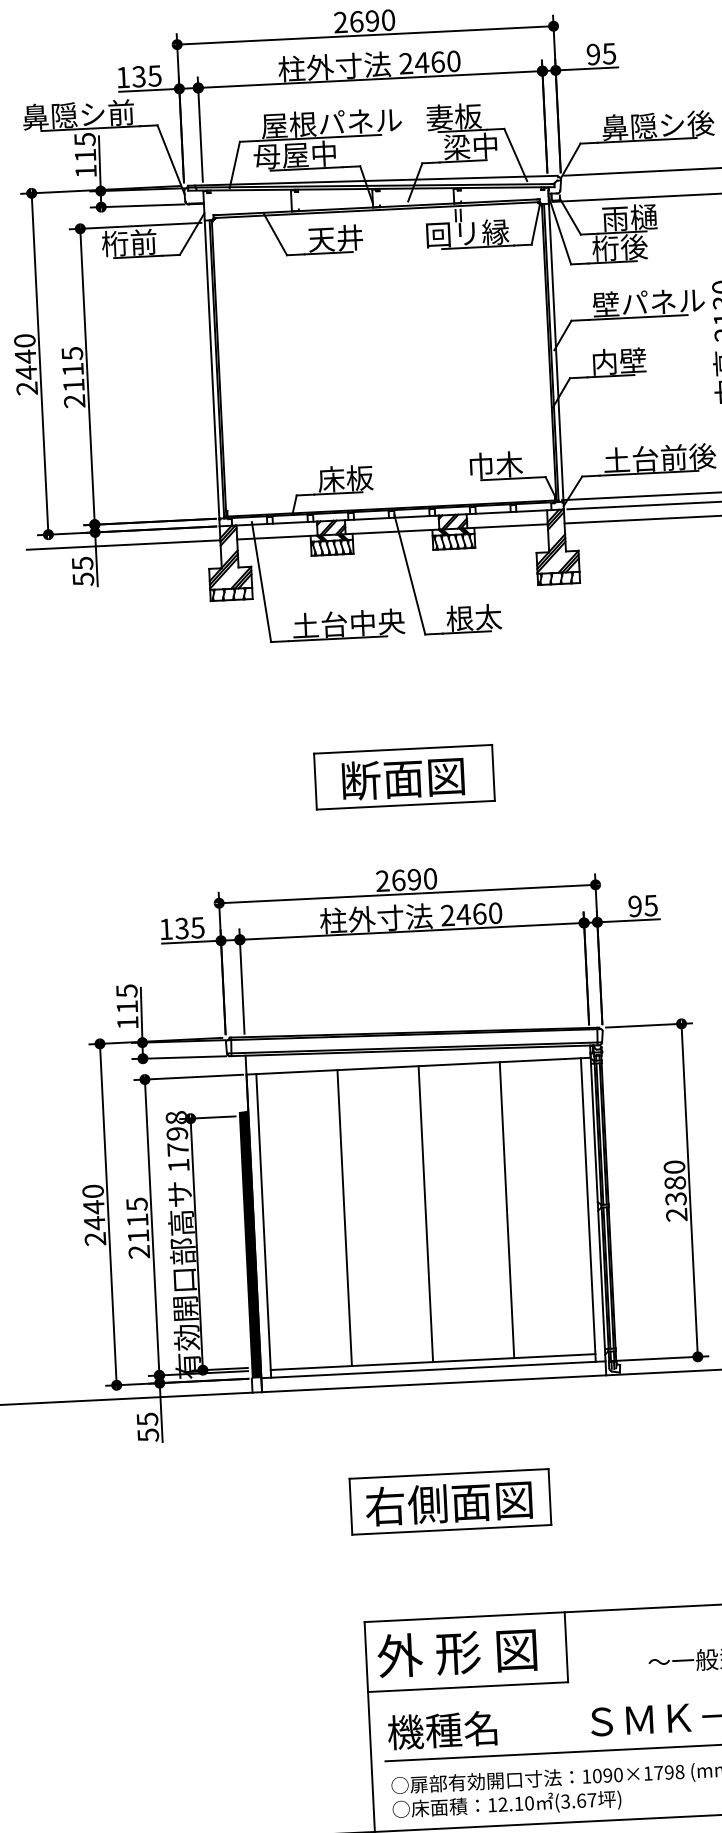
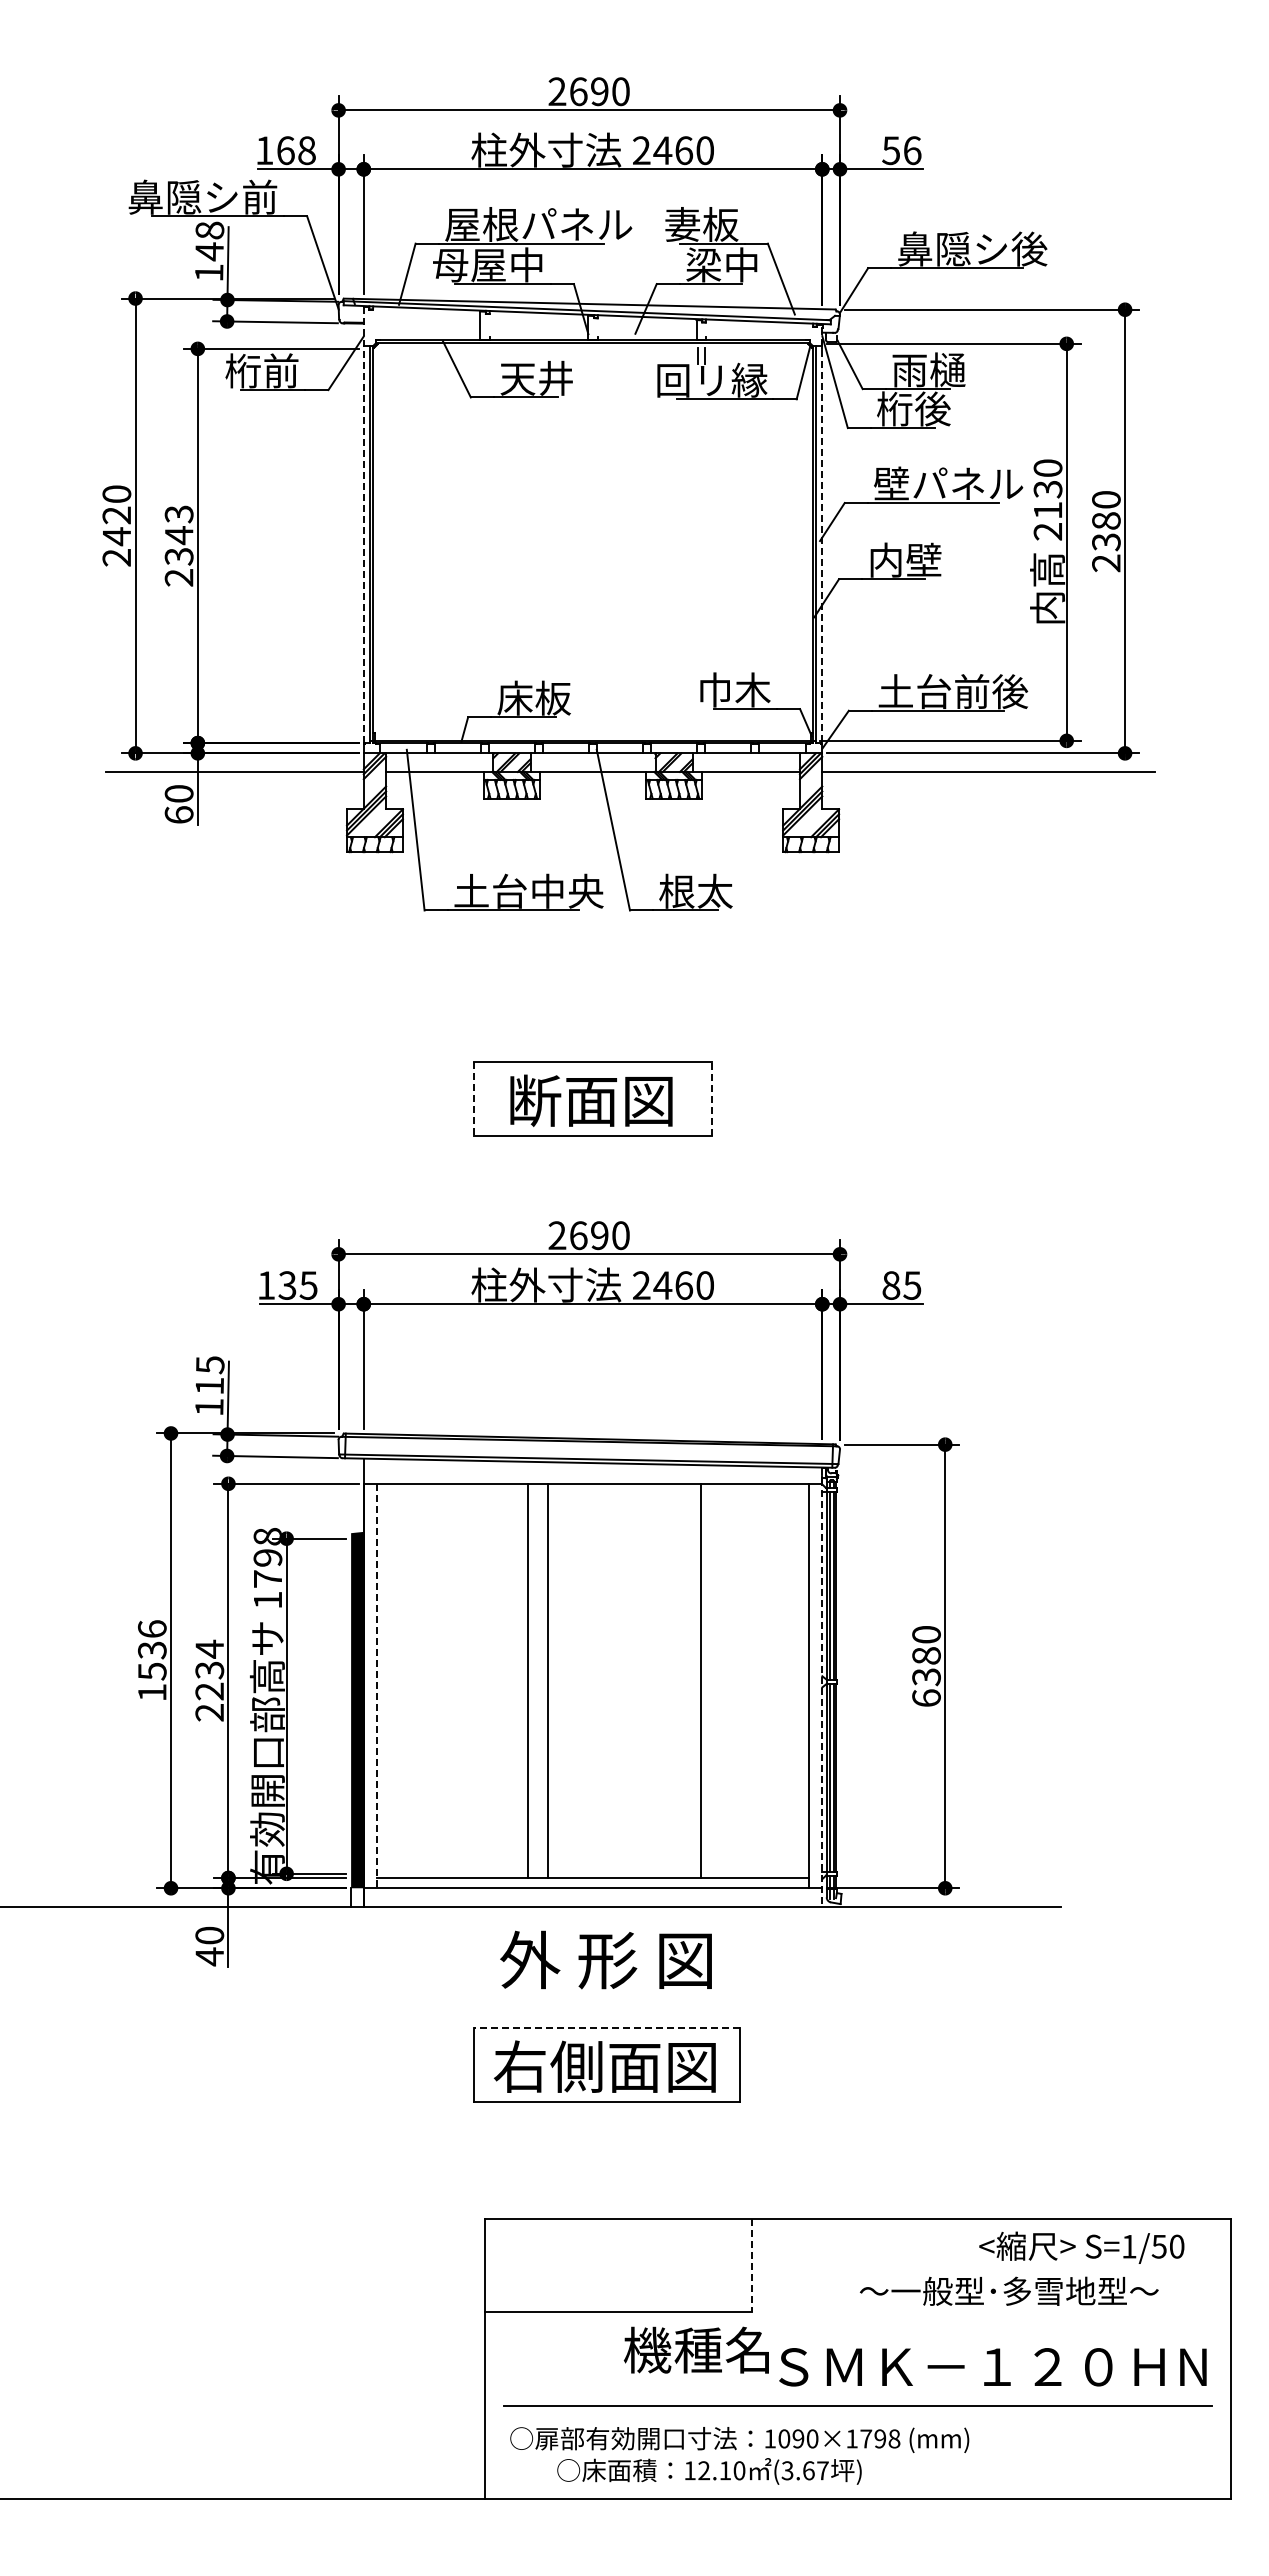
text: (601, 54) -> (901, 150), 95 -> 56
text: (146, 76) -> (295, 150), 135 -> 168
text: (85, 147) -> (209, 241), 115 -> 148
line: (556, 346) -> (822, 536), solid -> dashed
line: (211, 355) -> (363, 525), solid -> dashed
text: (25, 356) -> (116, 515), 2440 -> 2420
text: (72, 369) -> (178, 535), 2115 -> 2343
text: (82, 571) -> (178, 804), 55 -> 60
line: (493, 772) -> (711, 1098), solid -> dashed
line: (315, 782) -> (474, 1099), solid -> dashed
text: (635, 906) -> (891, 1285), 95 -> 85
line: (598, 1210) -> (822, 1687), solid -> dashed
line: (426, 1213) -> (548, 1680), moved
text: (94, 1214) -> (152, 1660), 2440 -> 1536
text: (676, 1215) -> (926, 1698), 2380 -> 6380
line: (344, 1217) -> (527, 1680), moved
text: (137, 1219) -> (209, 1669), 2115 -> 2234
line: (263, 1226) -> (376, 1686), solid -> dashed
text: (147, 1427) -> (209, 1946), 55 -> 40
line: (449, 1473) -> (607, 2027), solid -> dashed
line: (566, 1647) -> (751, 2265), solid -> dashed
text: (456, 1652) -> (605, 1959), moved
text: (441, 1729) -> (695, 2349), moved
text: (507, 1804) -> (709, 2471), moved

